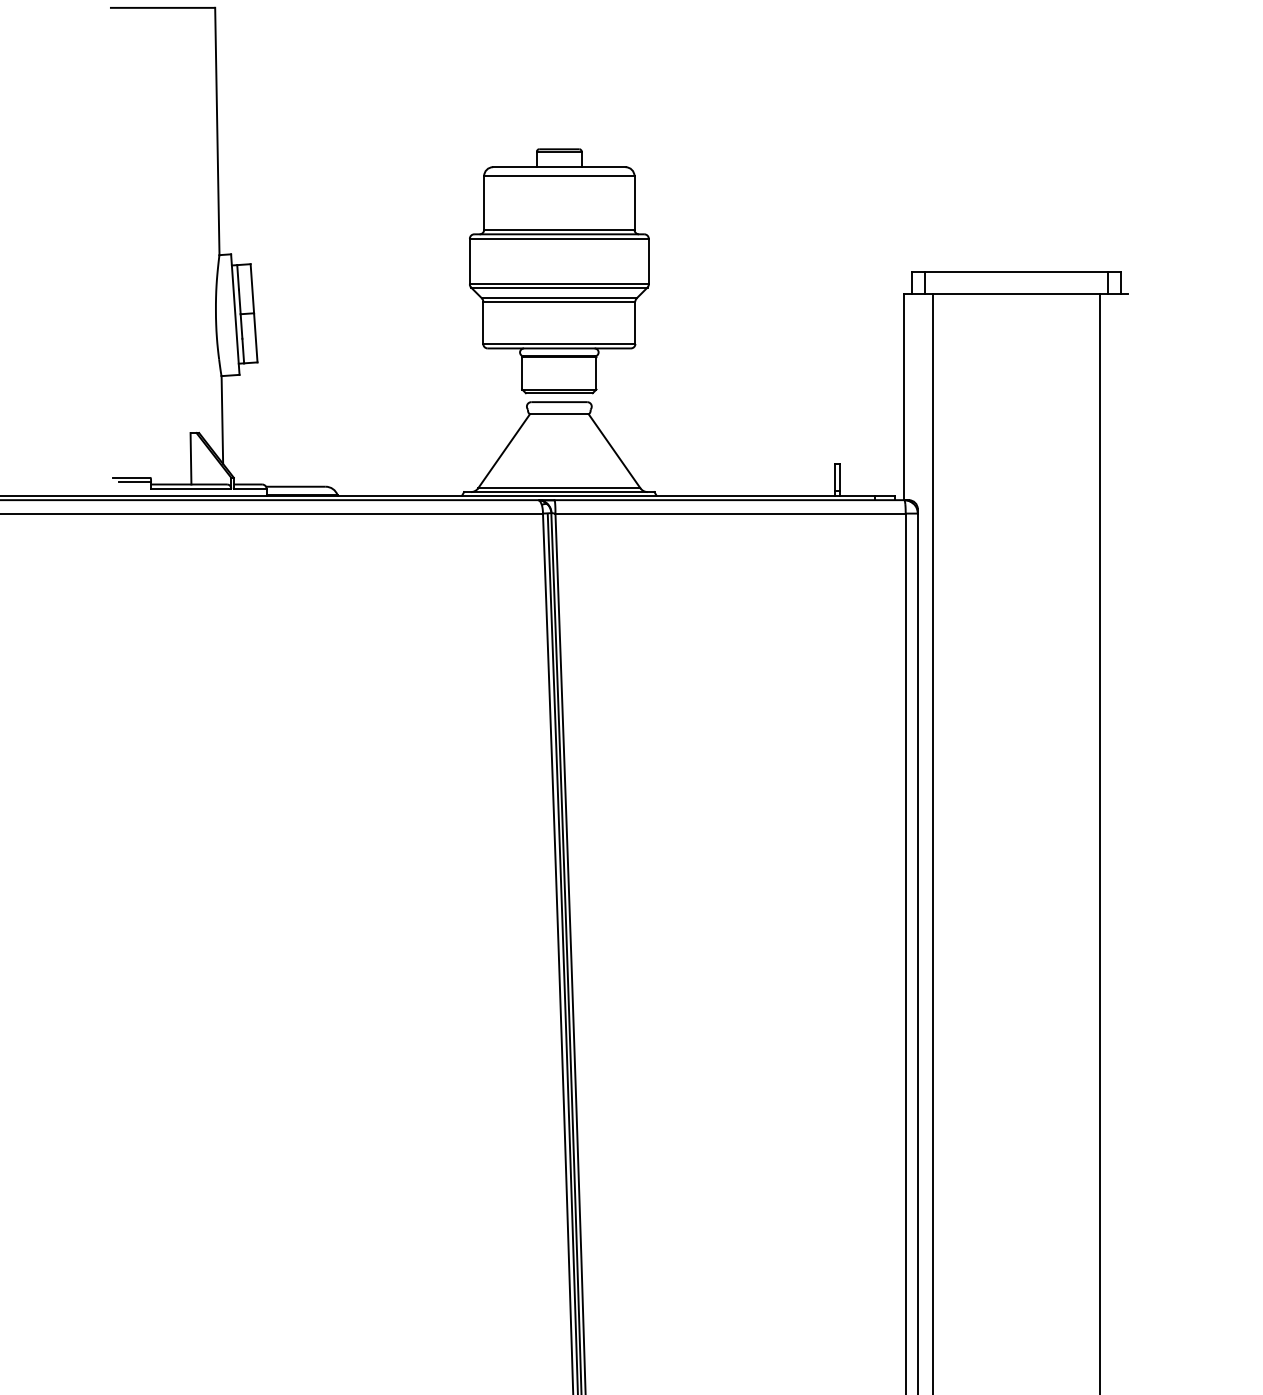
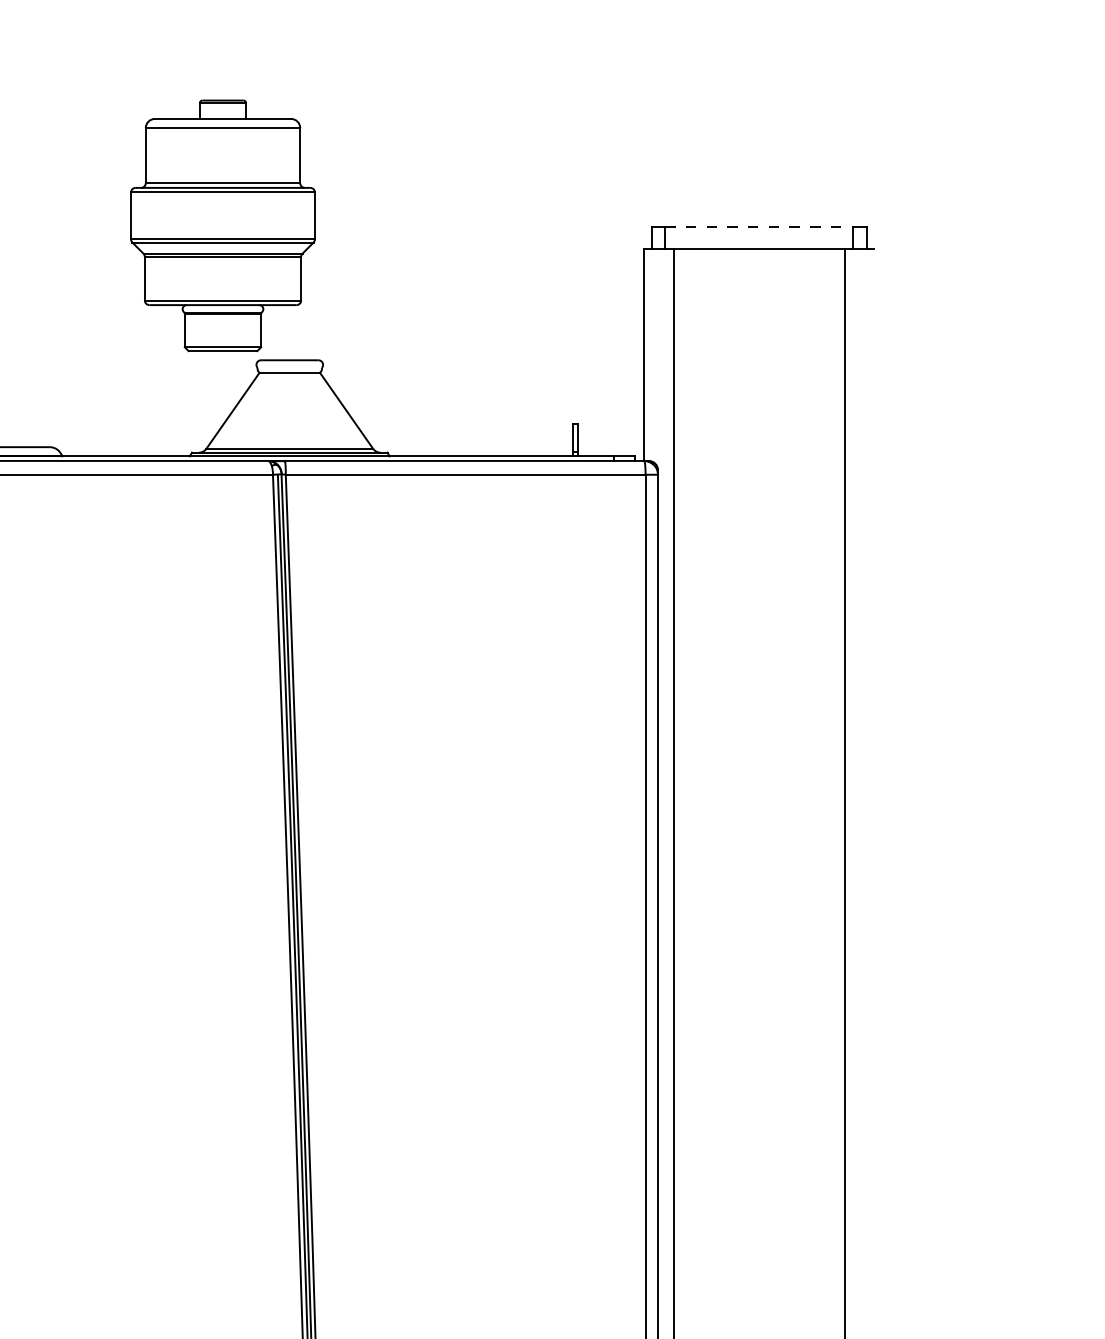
part: (559, 271) -> (223, 226), moved
line: (1016, 271) -> (759, 226), solid -> dashed

